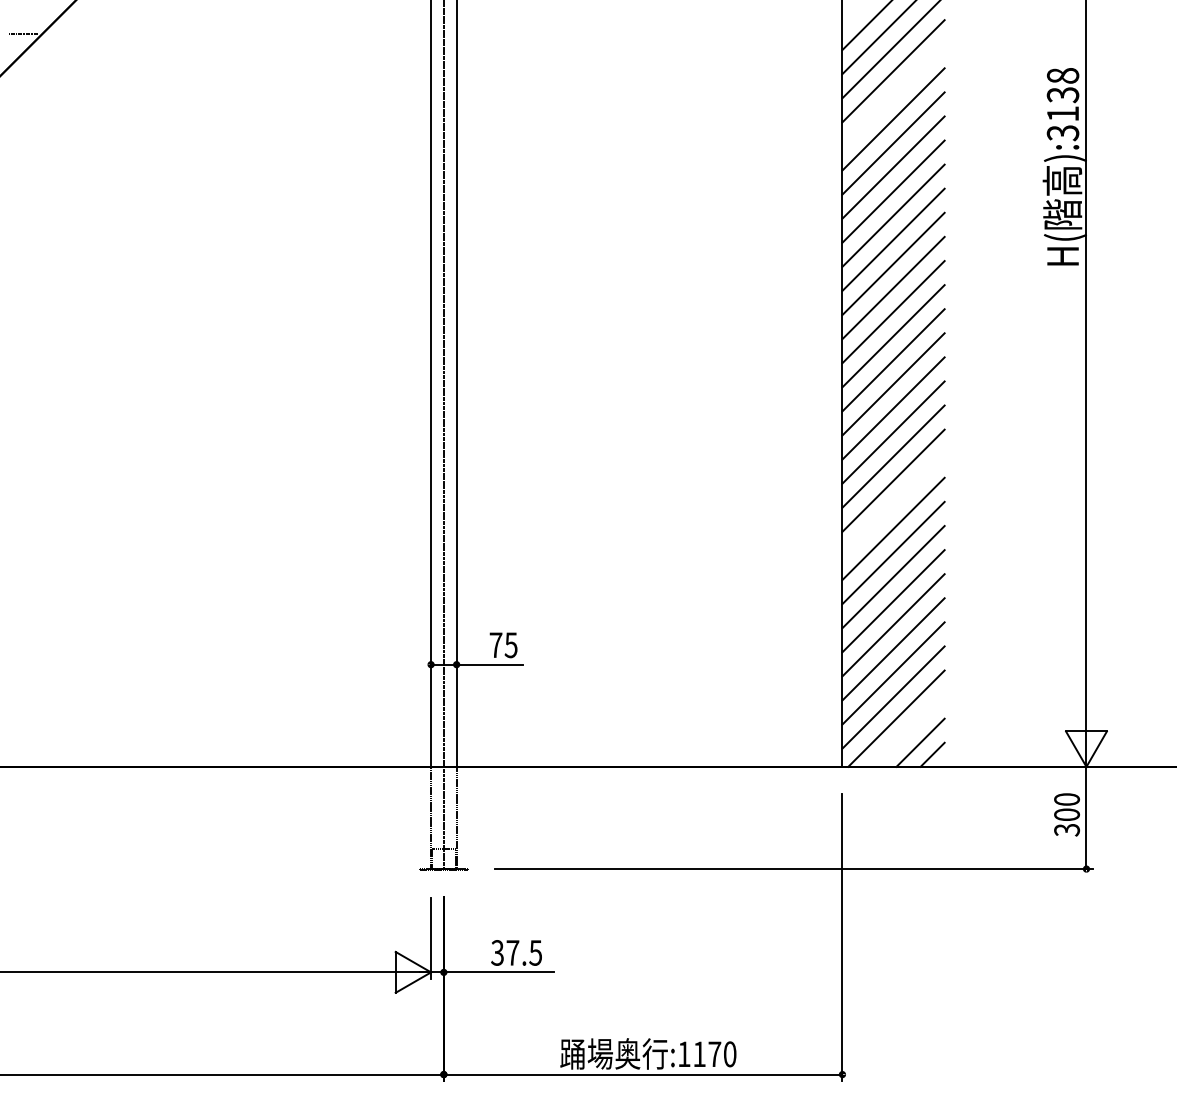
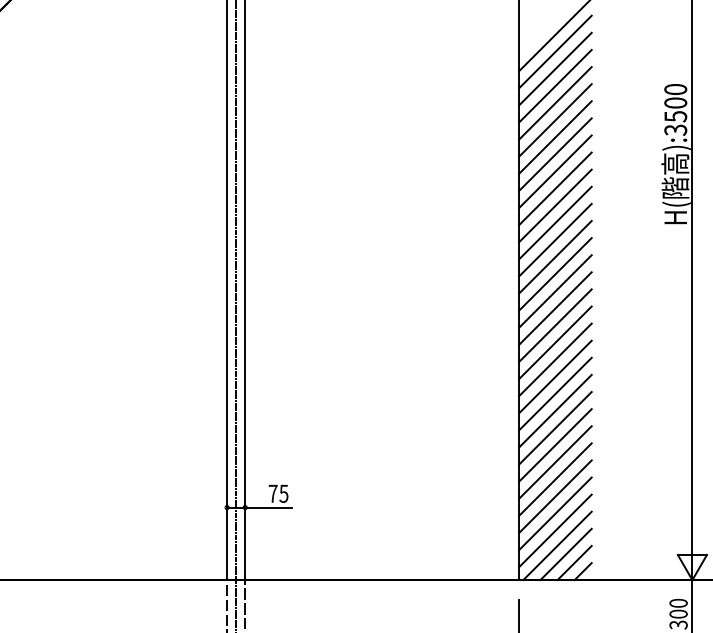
line: (893, 95) -> (555, 103), added
text: (1062, 95) -> (675, 103), ):3138 -> ):3500
line: (893, 504) -> (555, 393), added
line: (908, 730) -> (566, 554), added

